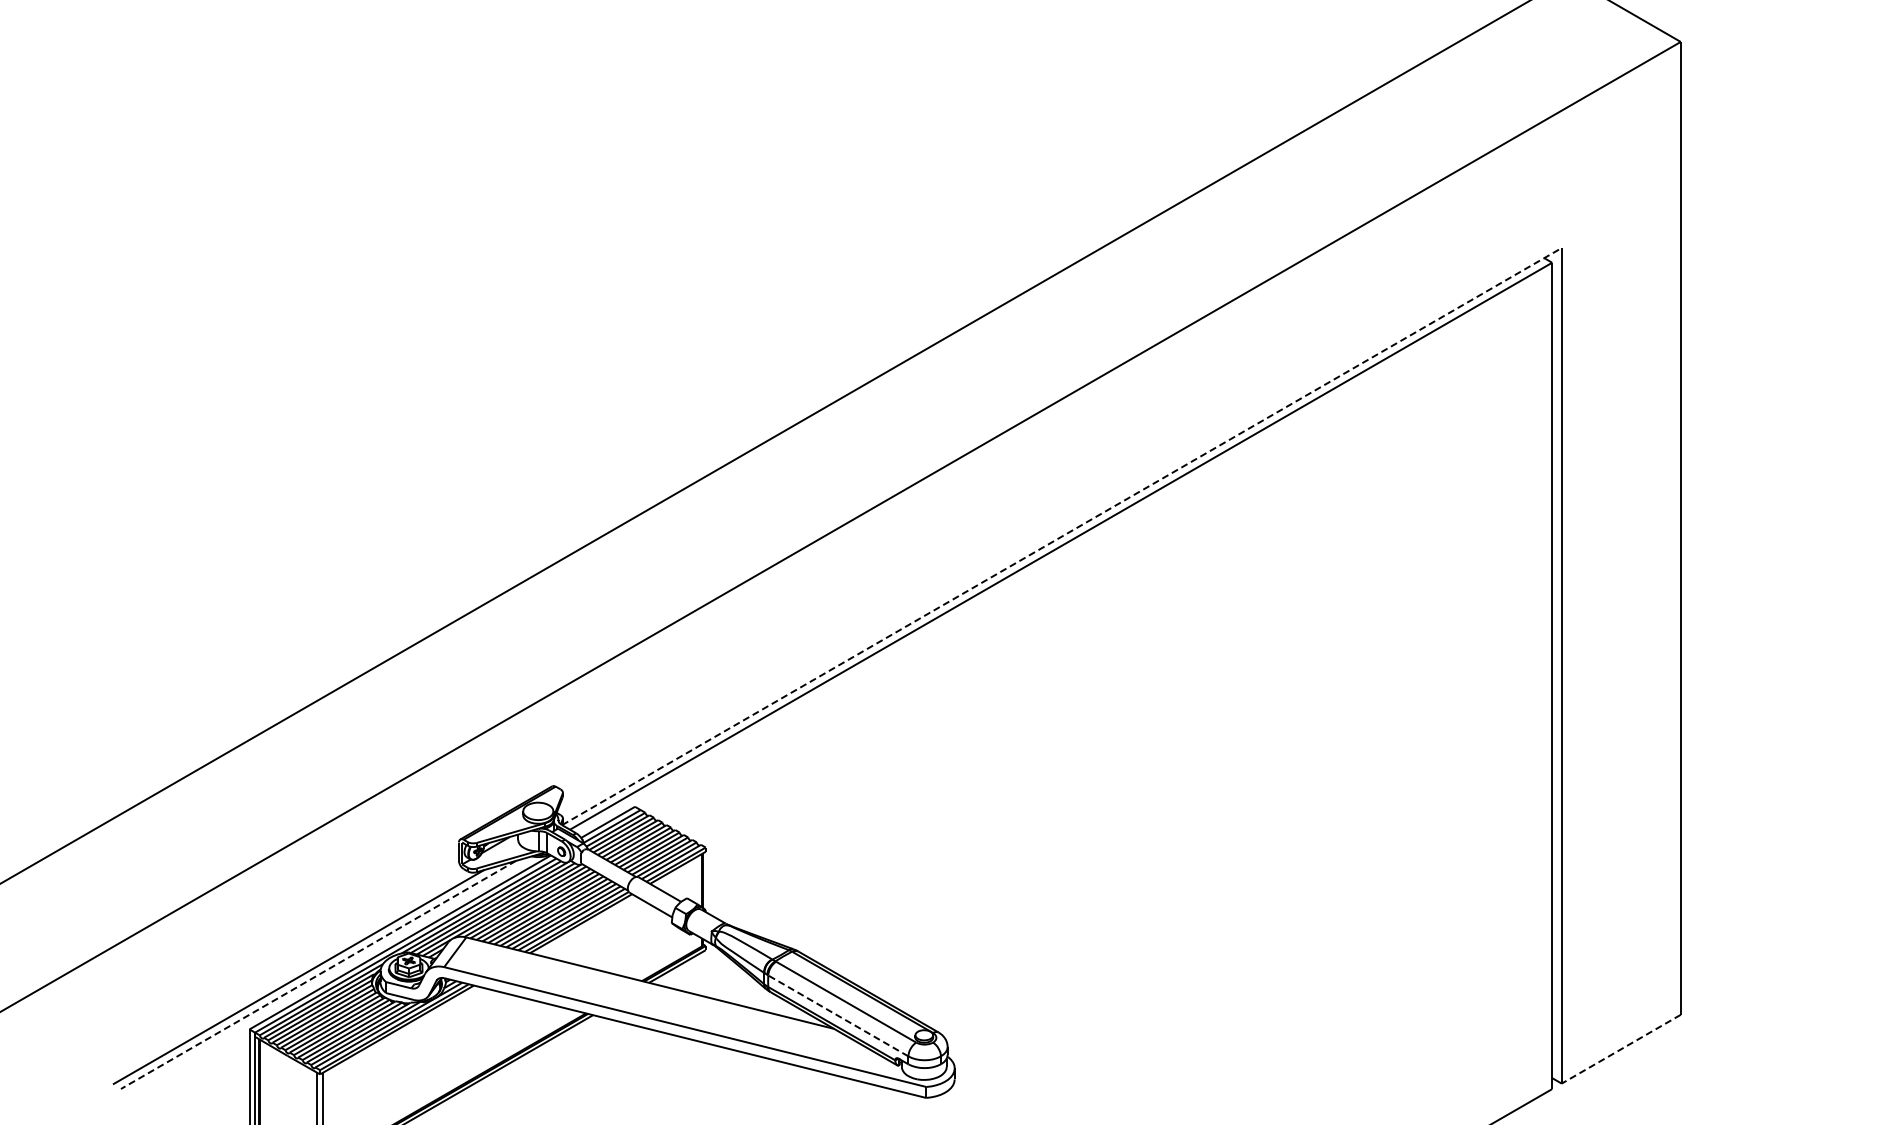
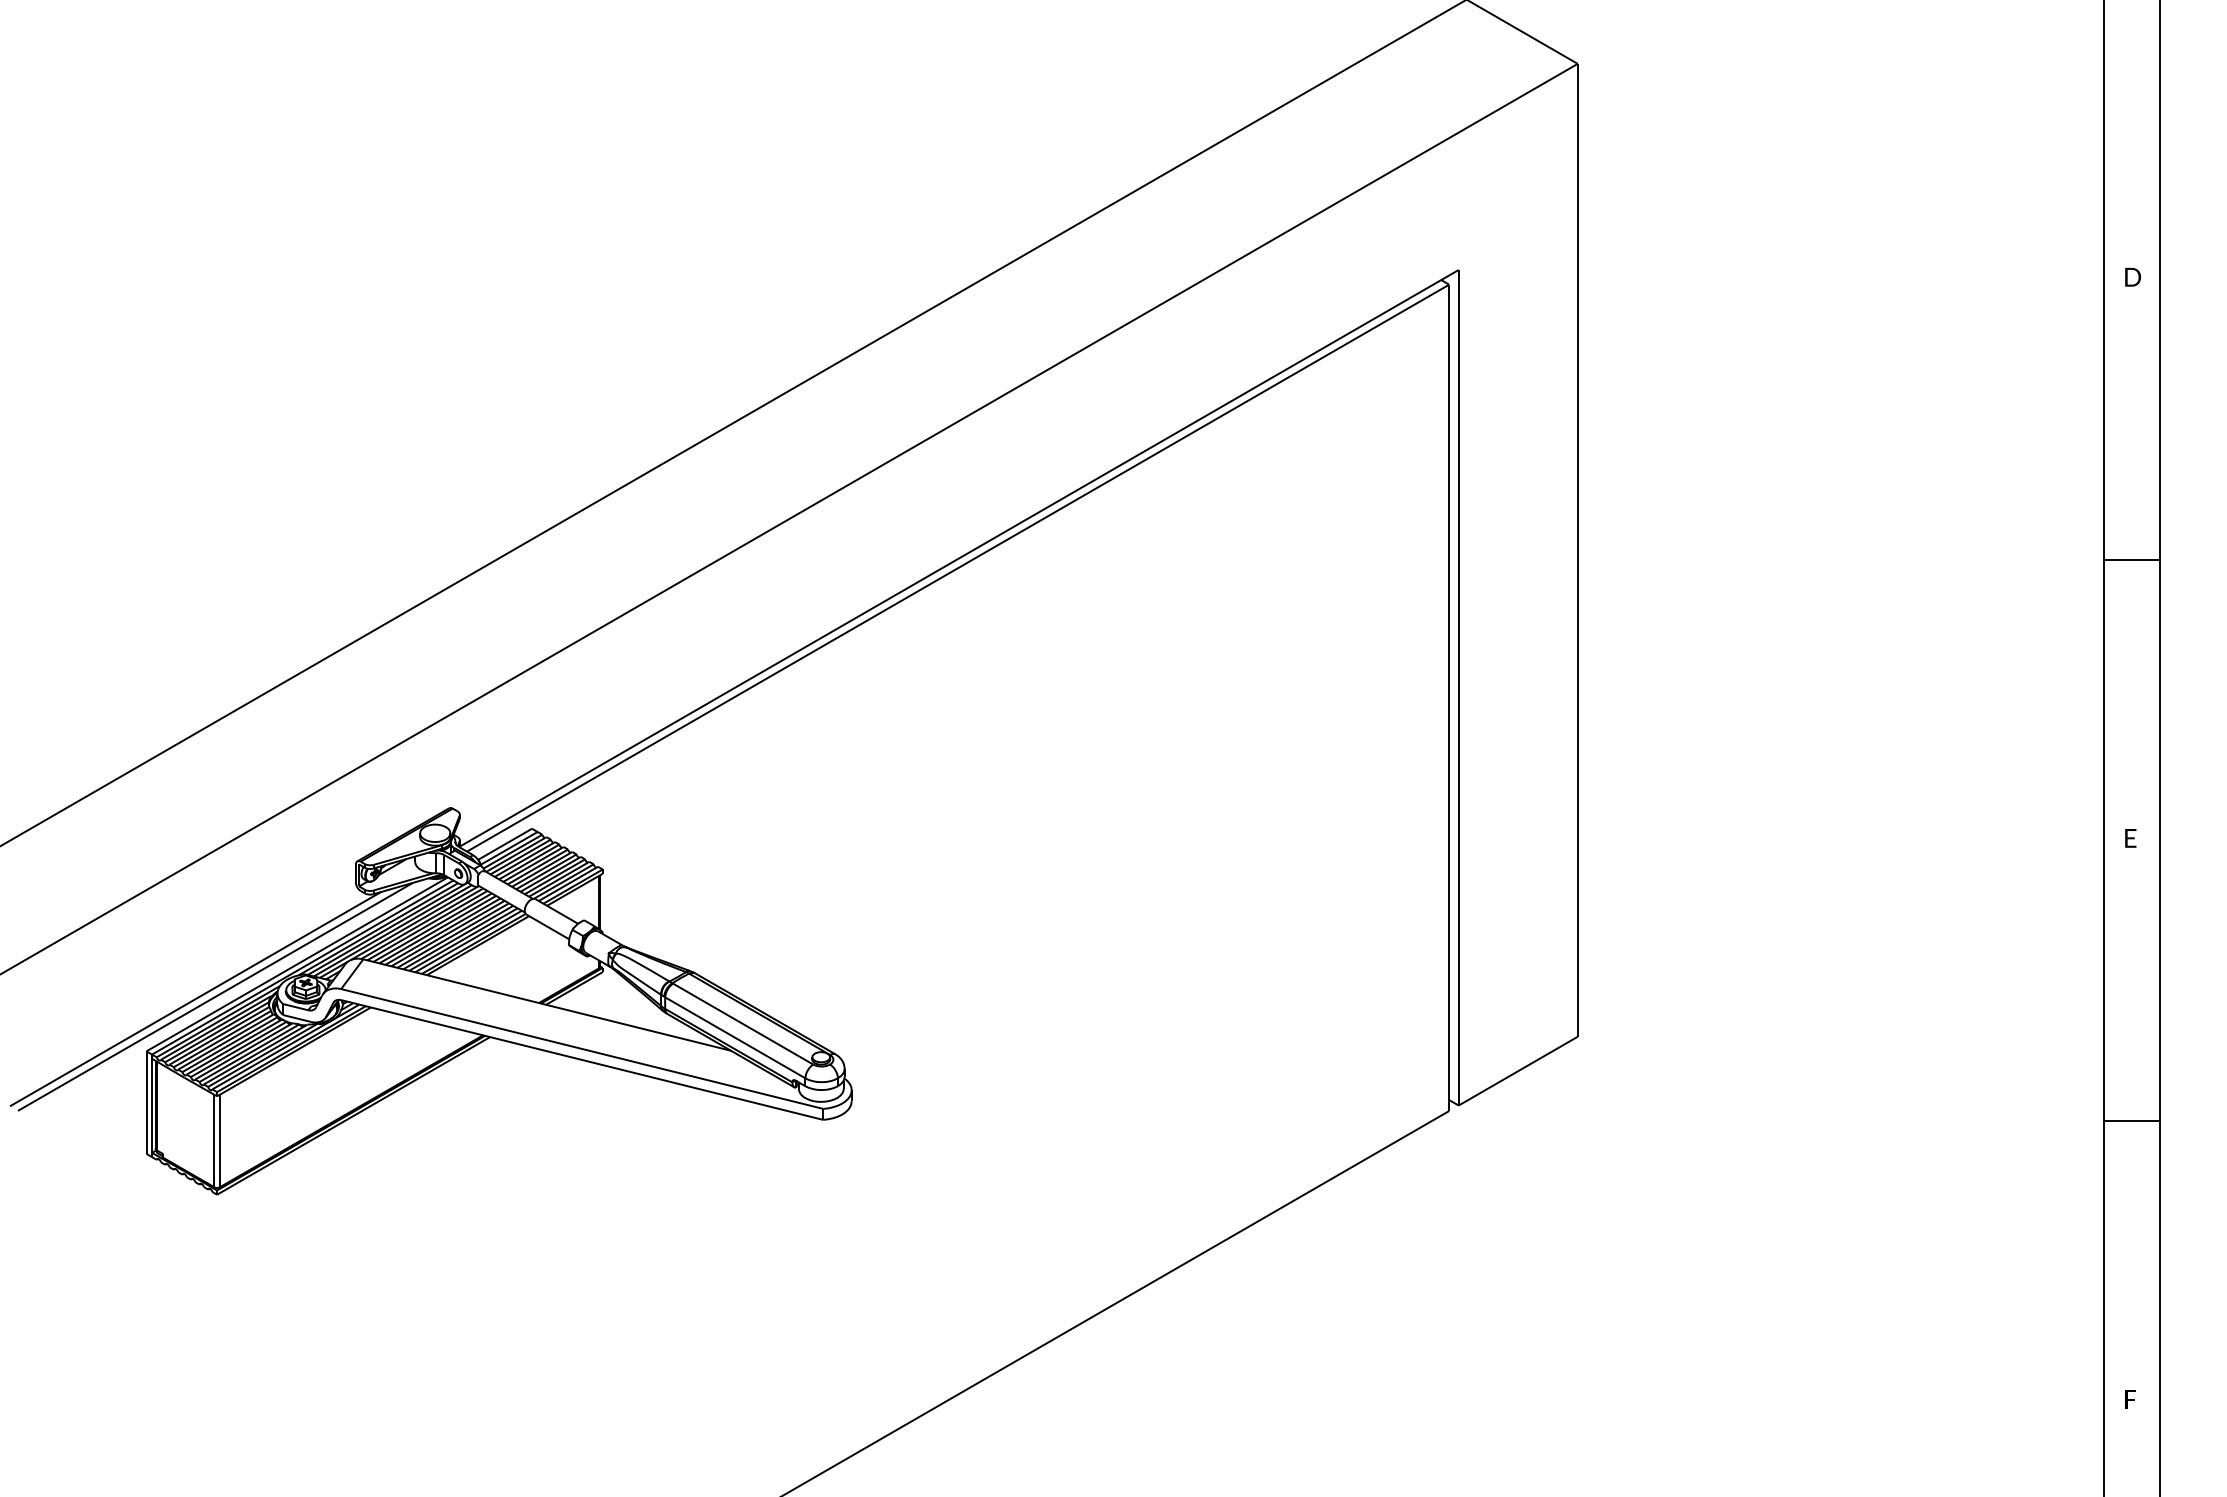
line: (1062, 536) -> (959, 558), dashed -> solid
line: (318, 975) -> (215, 997), dashed -> solid
line: (838, 1015) -> (735, 1037), dashed -> solid
line: (1621, 1049) -> (1518, 1071), dashed -> solid

